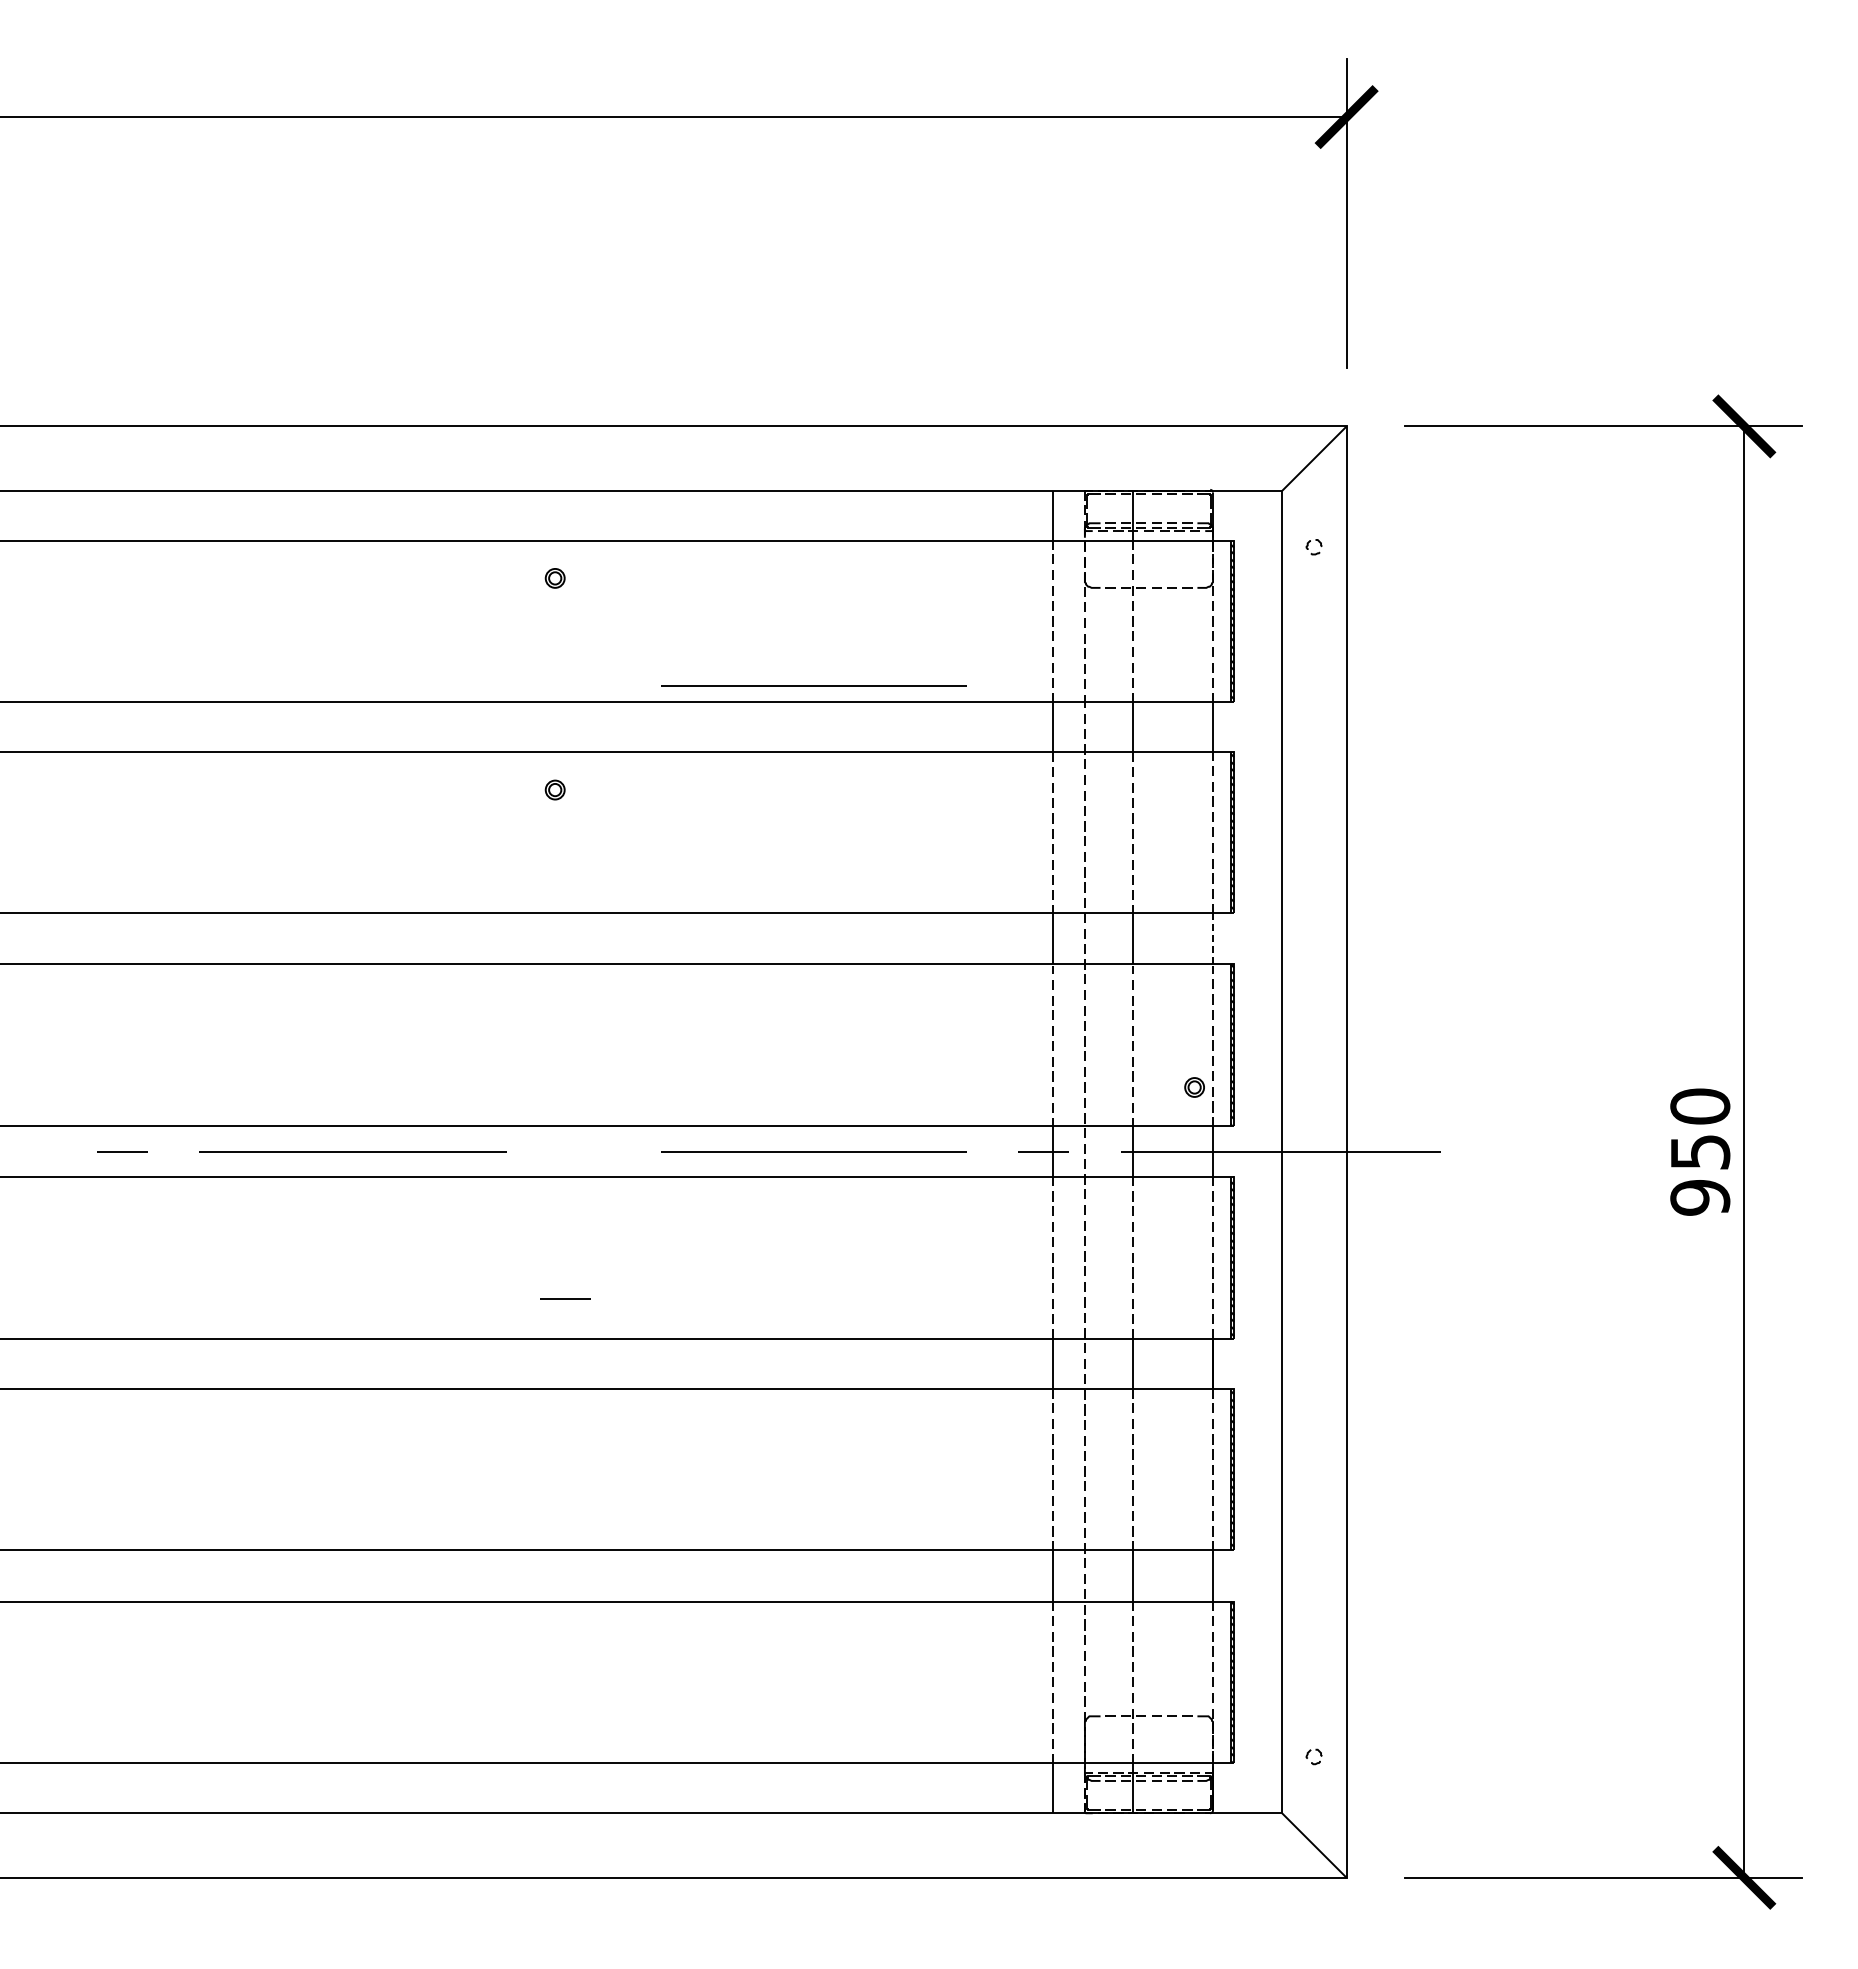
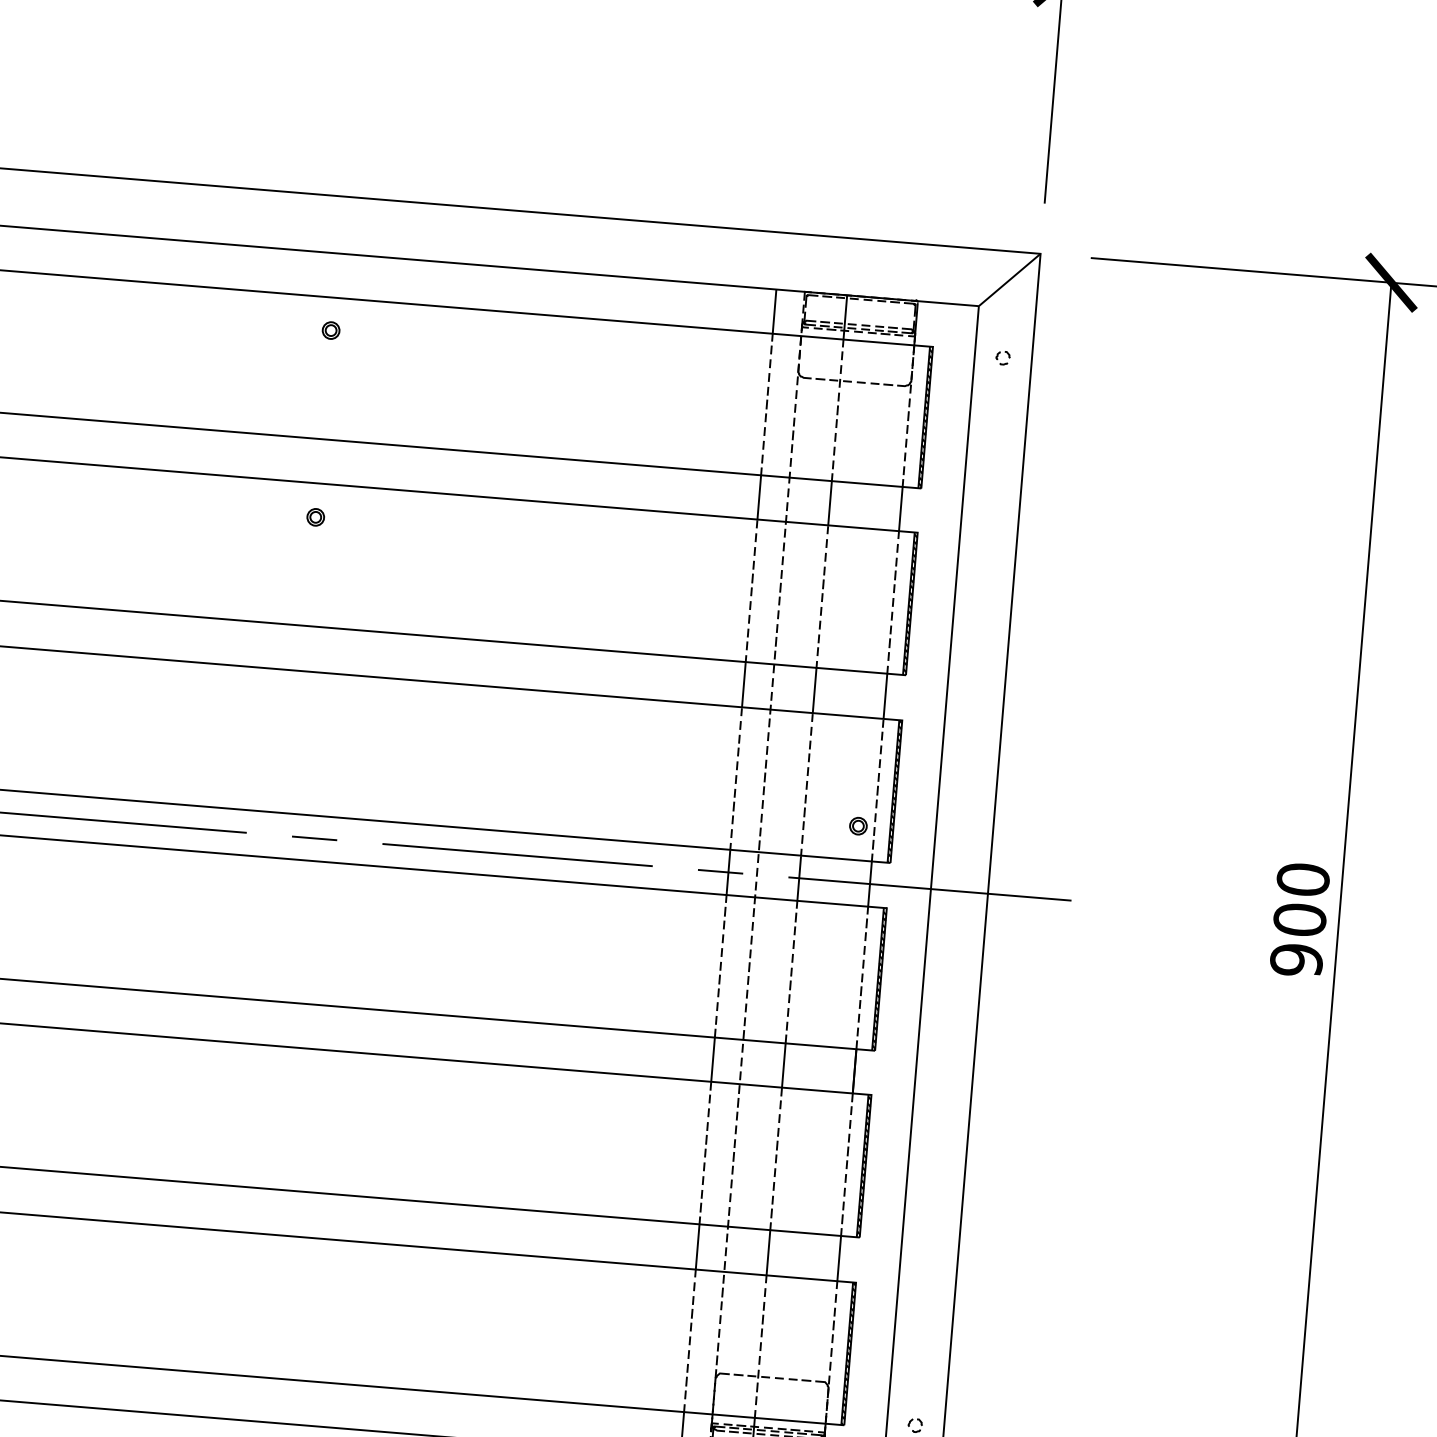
line: (813, 685) -> (551, 443), removed
line: (1213, 938) -> (885, 696), dashed -> solid
text: (1700, 1152) -> (1300, 920), 950 -> 900
line: (565, 1298) -> (314, 838), moved

